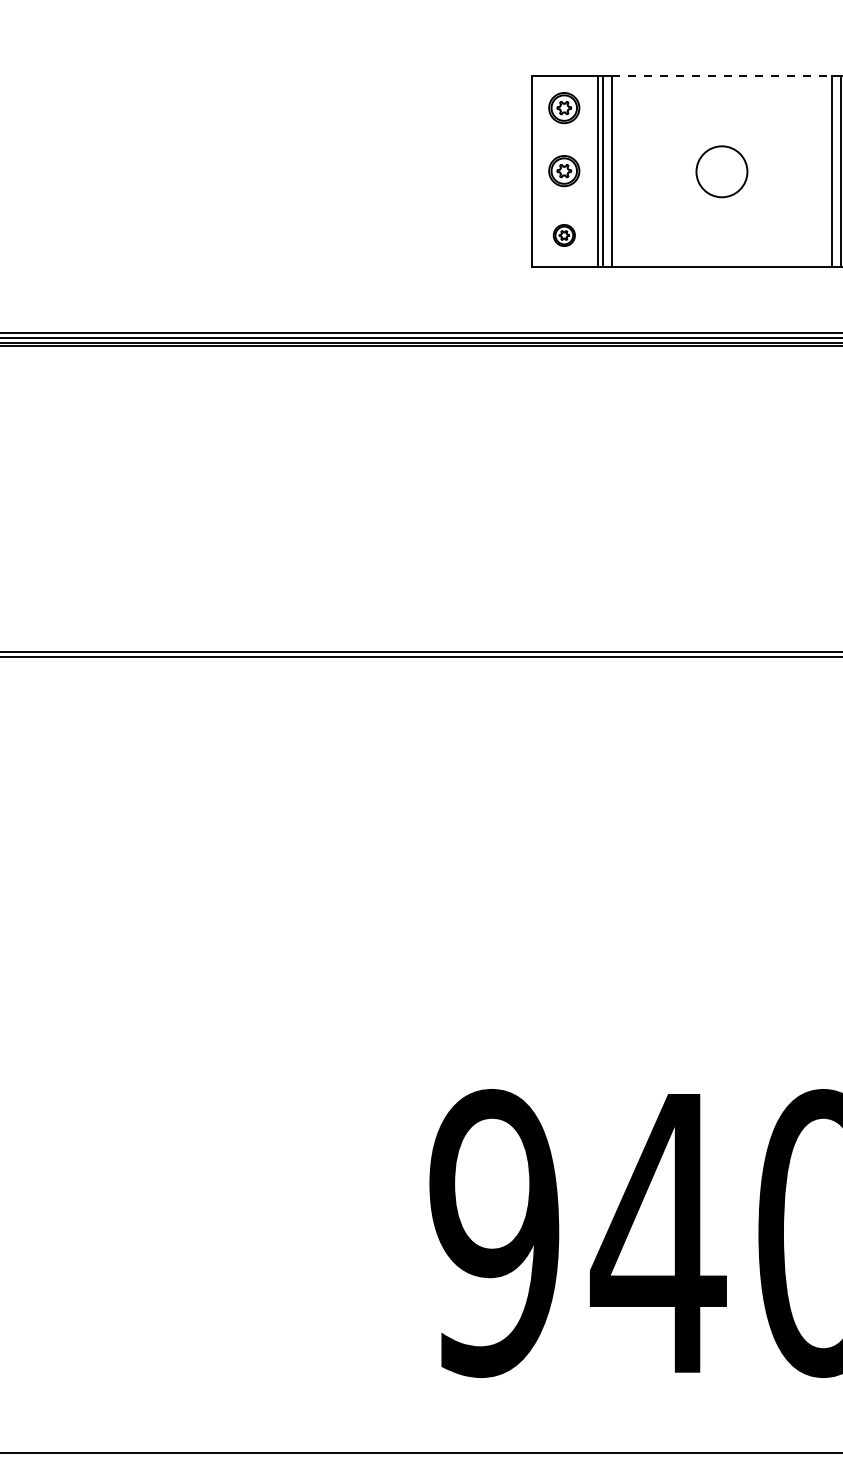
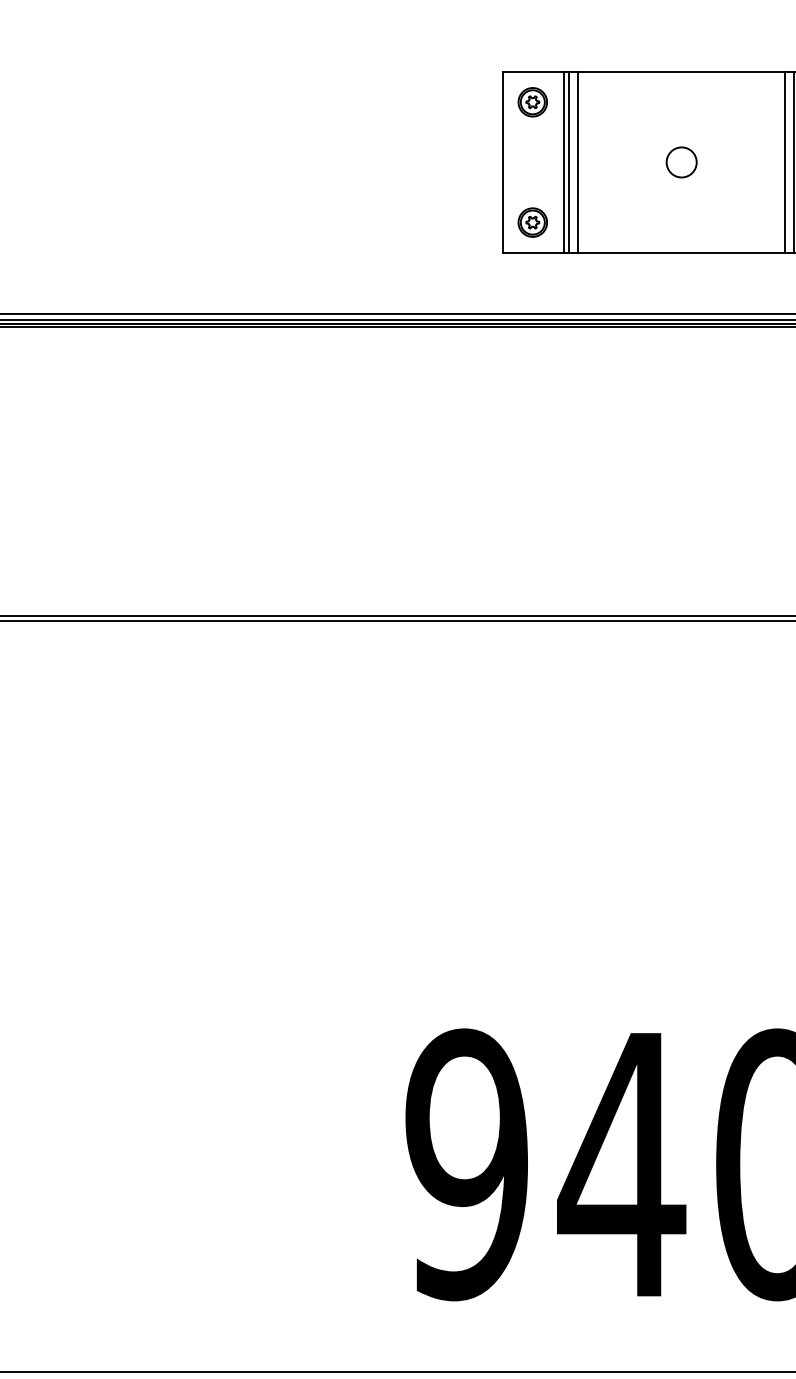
line: (721, 76) -> (681, 72), dashed -> solid
part: (564, 171) -> (533, 162), removed
circle: (721, 171) -> (681, 162), size x0.62
part: (564, 235) -> (533, 222), size x1.43

